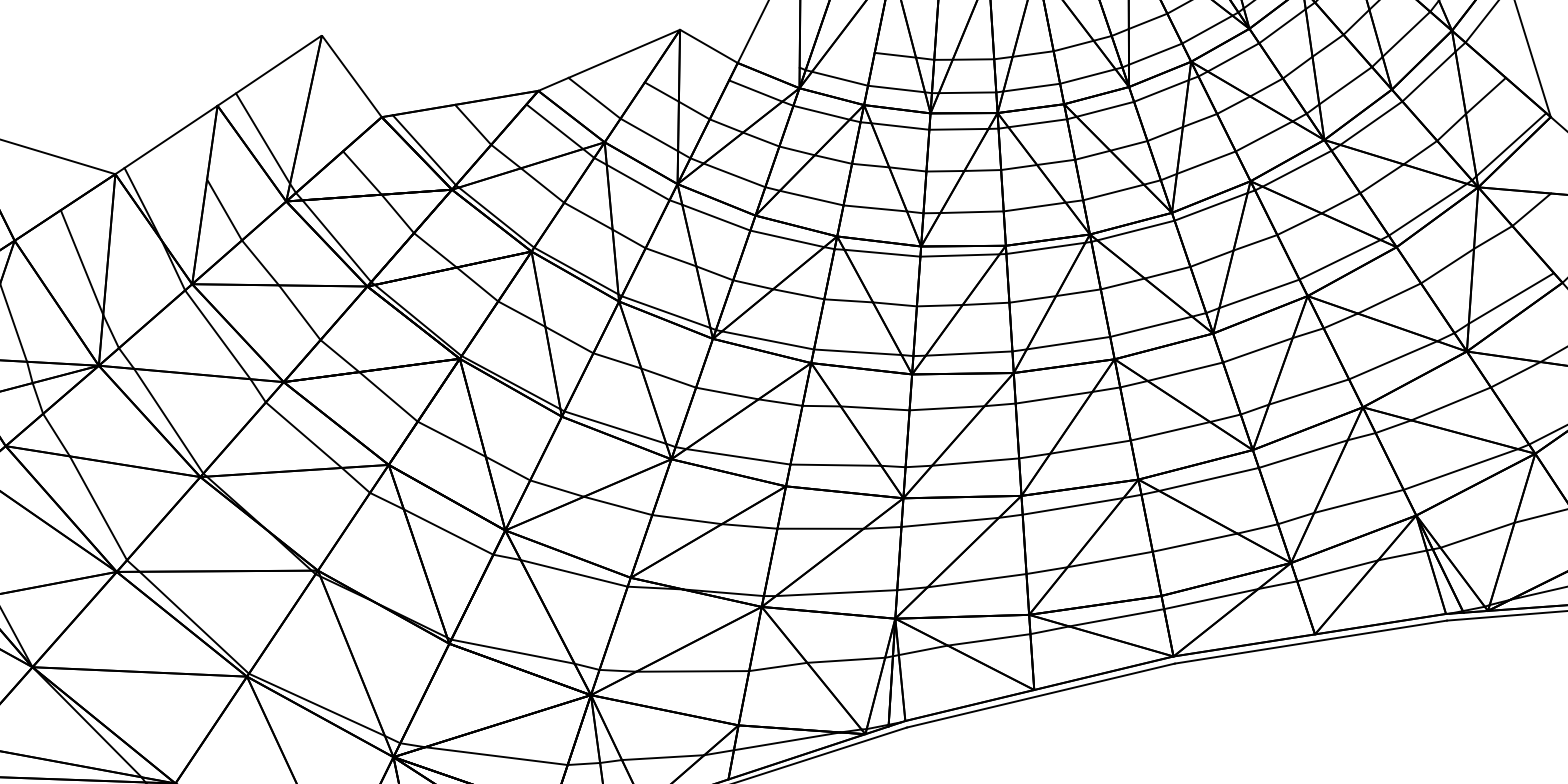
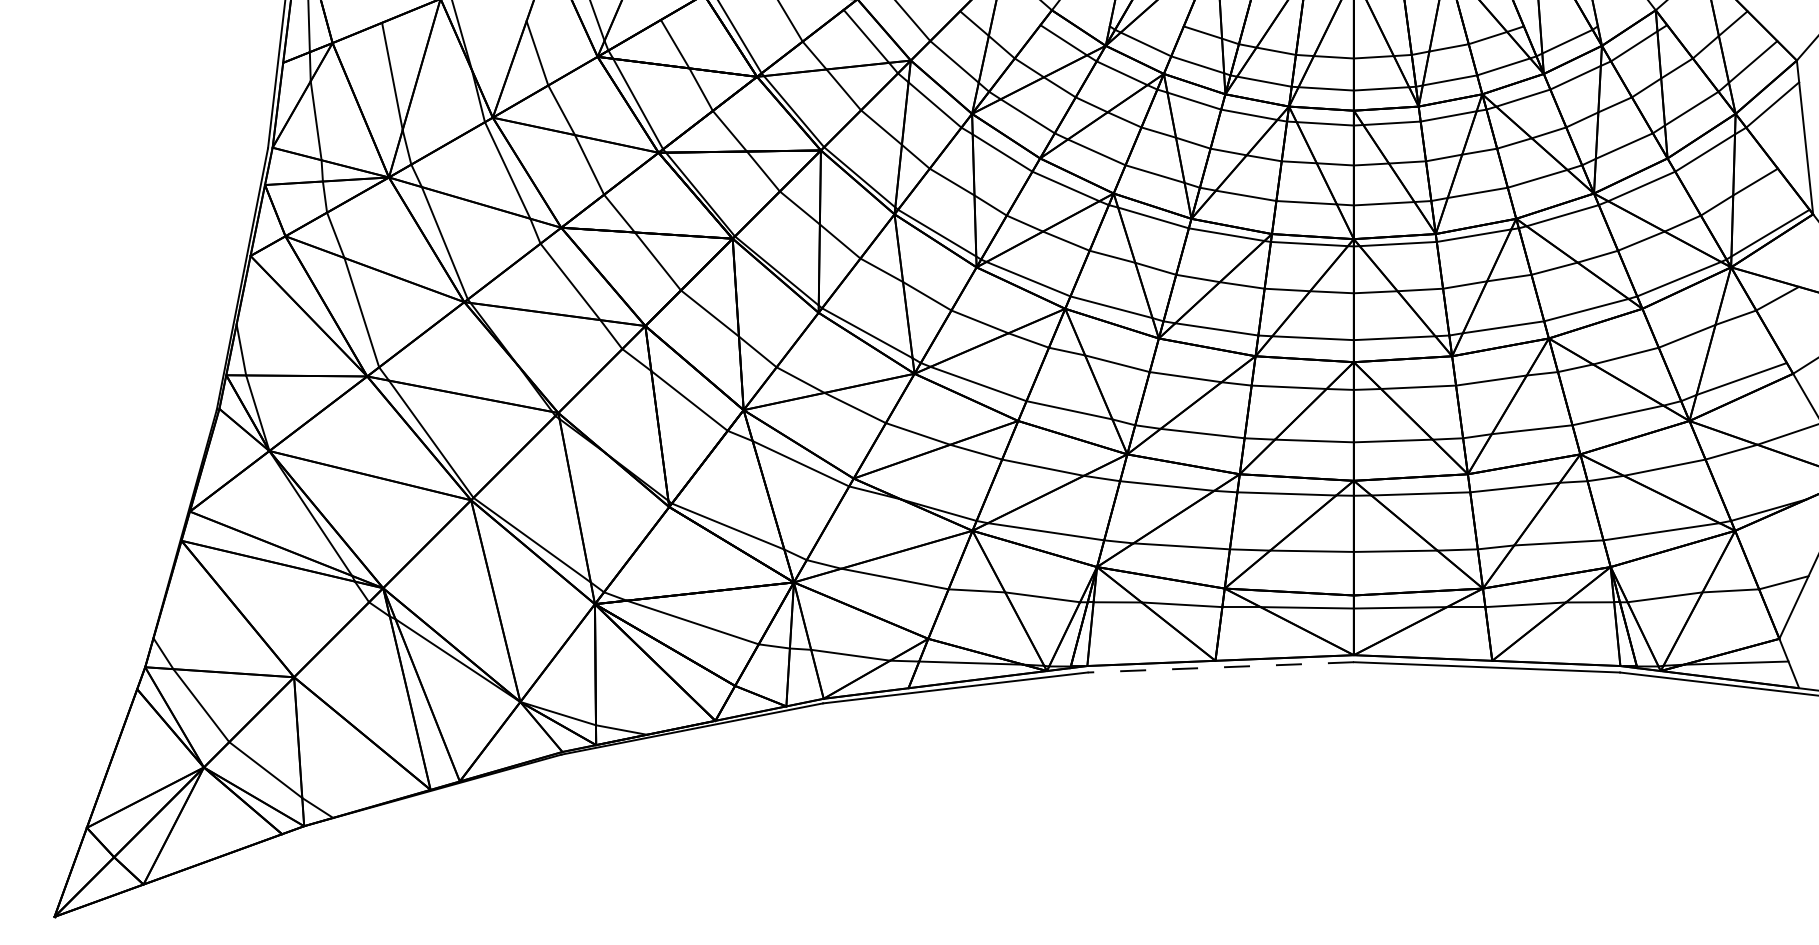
line: (1040, 695) -> (1220, 667), solid -> dashed

